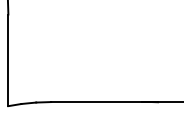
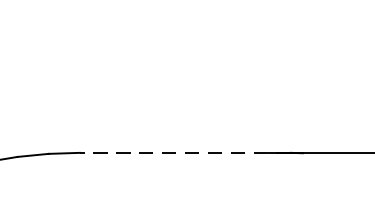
line: (101, 102) -> (184, 153), solid -> dashed

